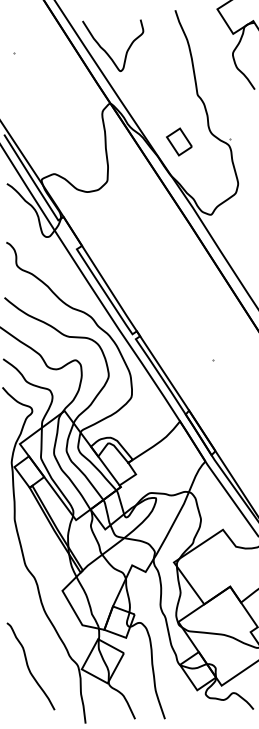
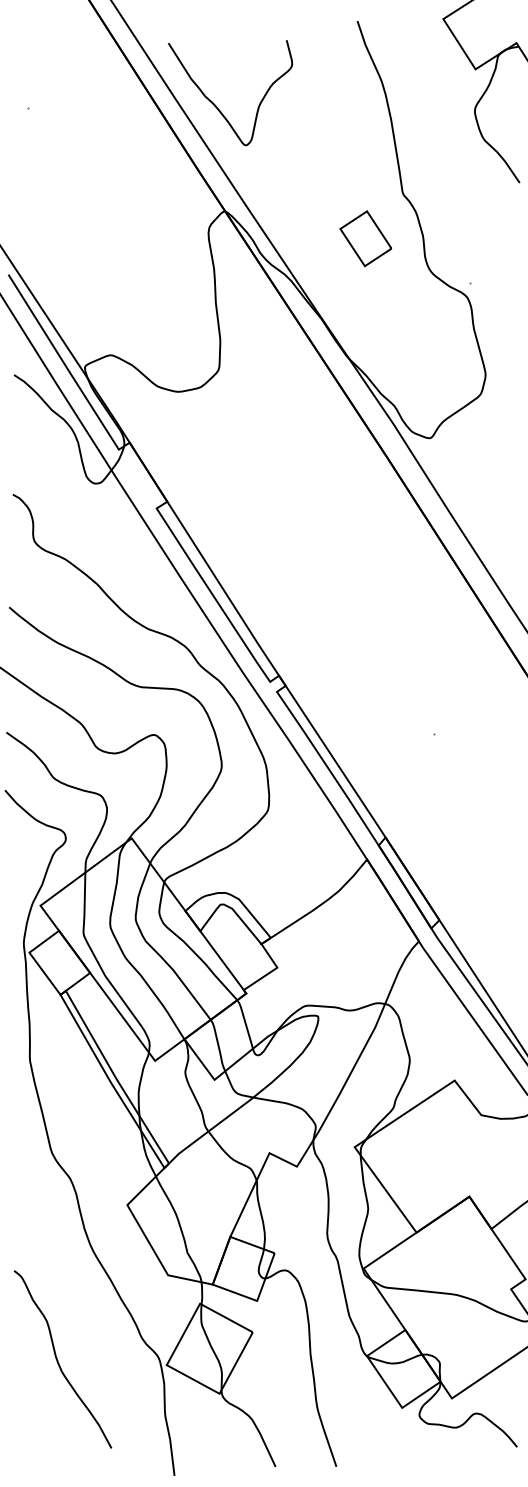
part: (179, 141) -> (365, 237), moved

